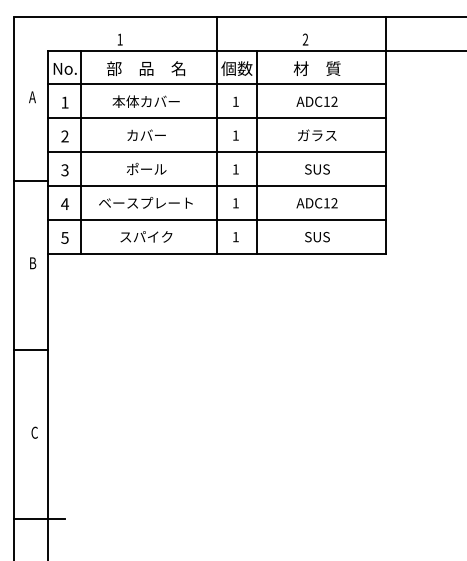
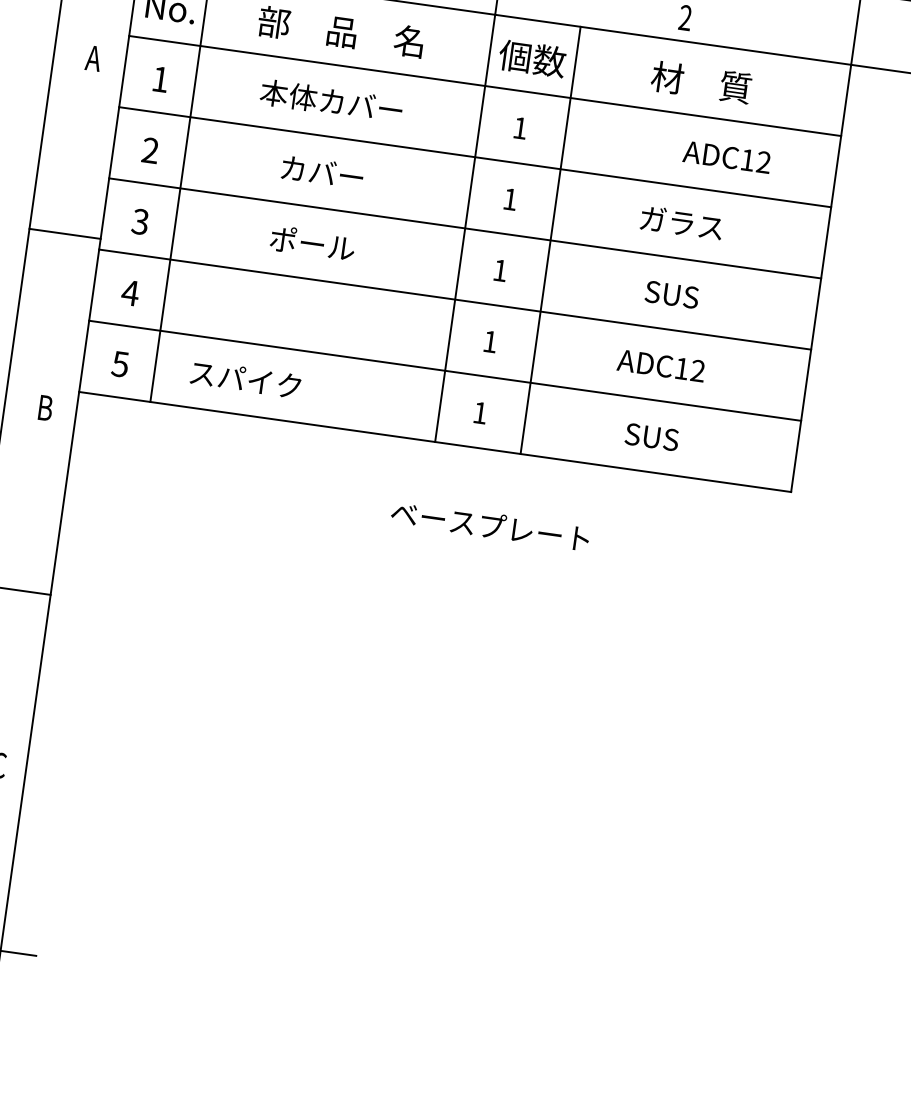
text: (316, 101) -> (725, 156), moved
text: (145, 202) -> (489, 524), moved
text: (146, 236) -> (246, 378), moved

